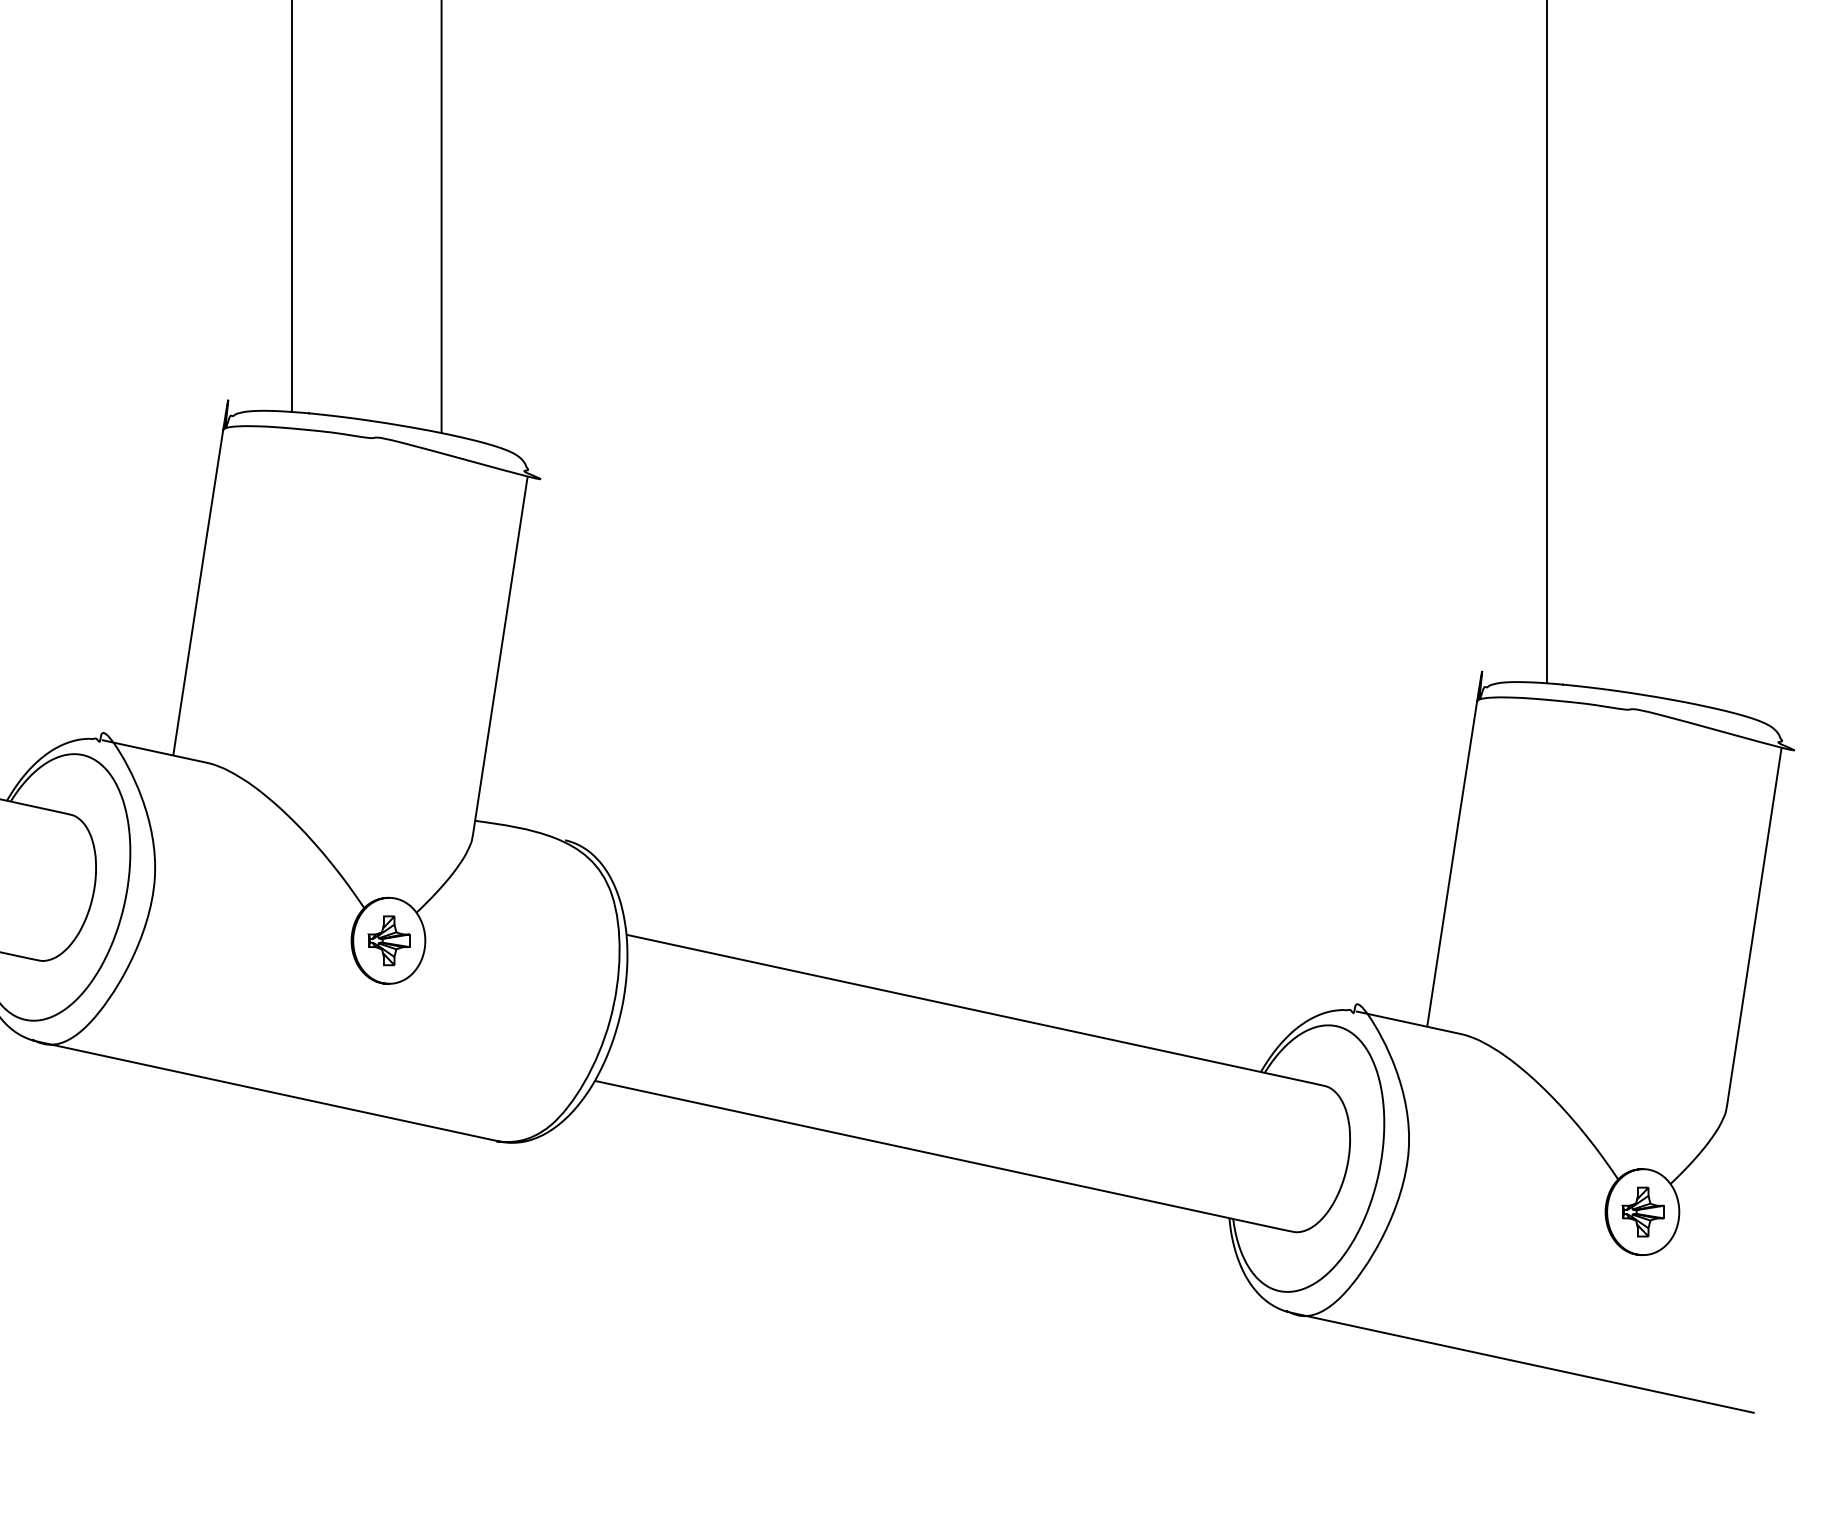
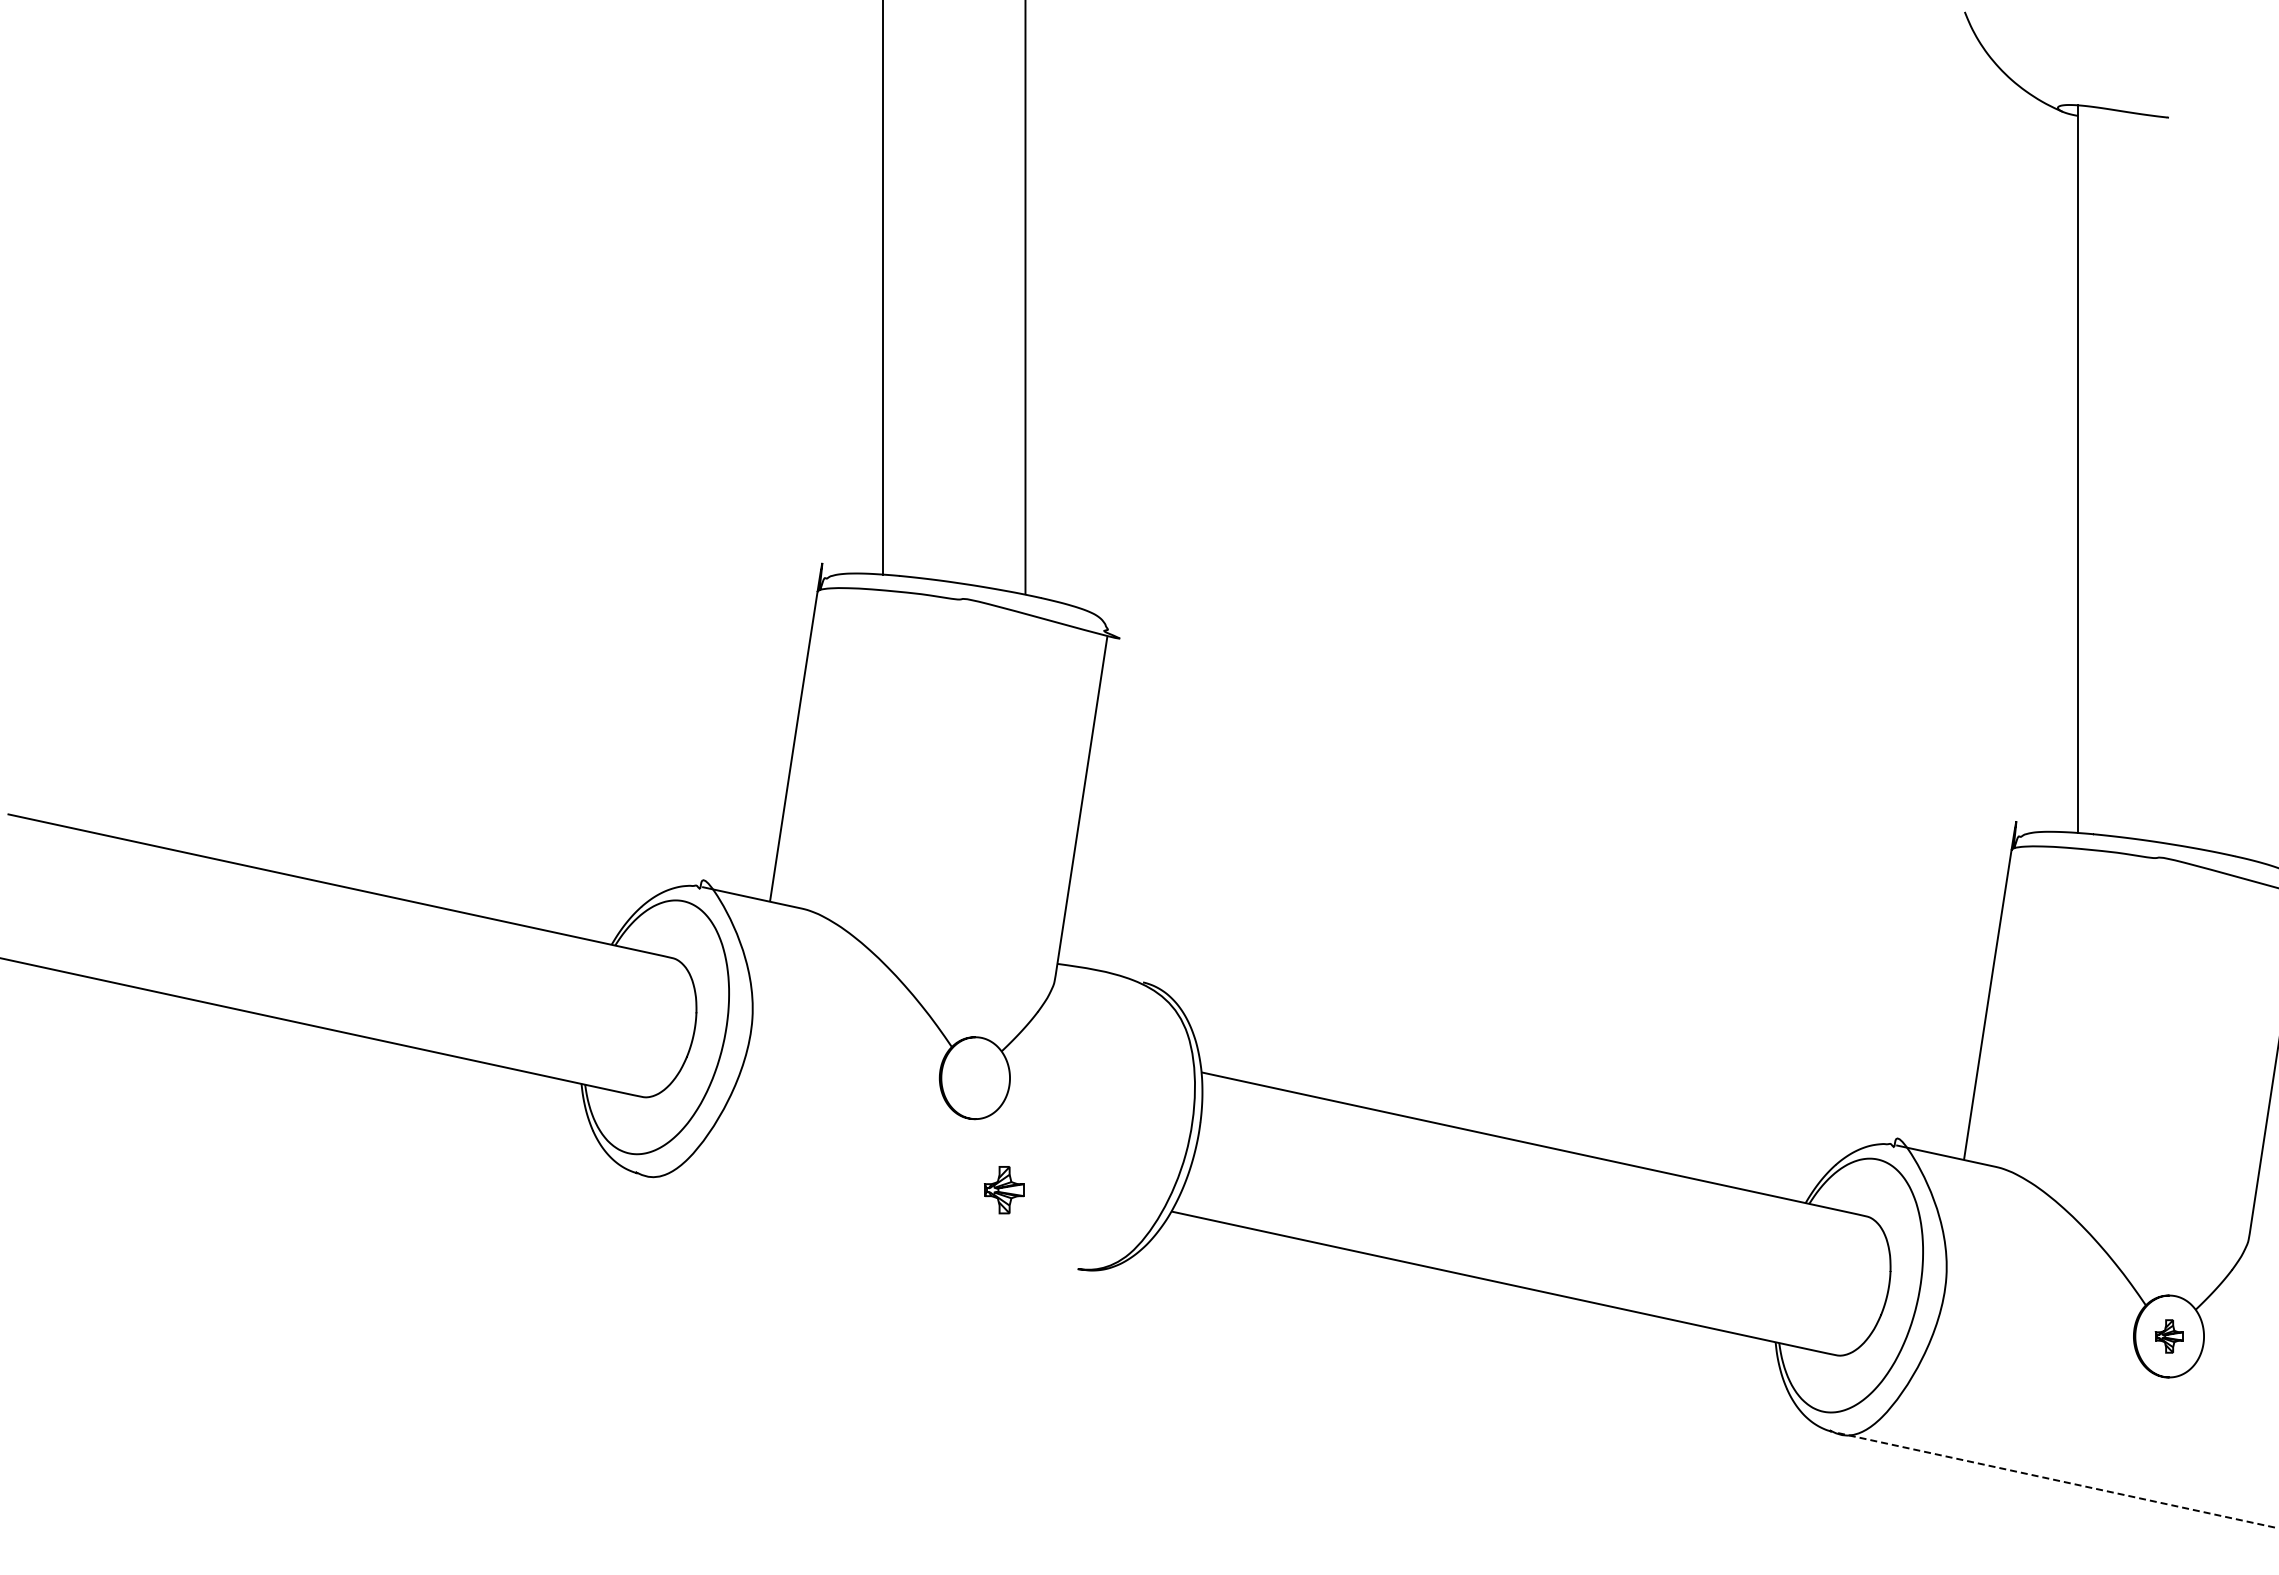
part: (389, 941) -> (1004, 1190), moved
line: (268, 1091) -> (860, 1221), removed
part: (1643, 1212) -> (2169, 1336), size x0.7
line: (1522, 1362) -> (2054, 1479), solid -> dashed

